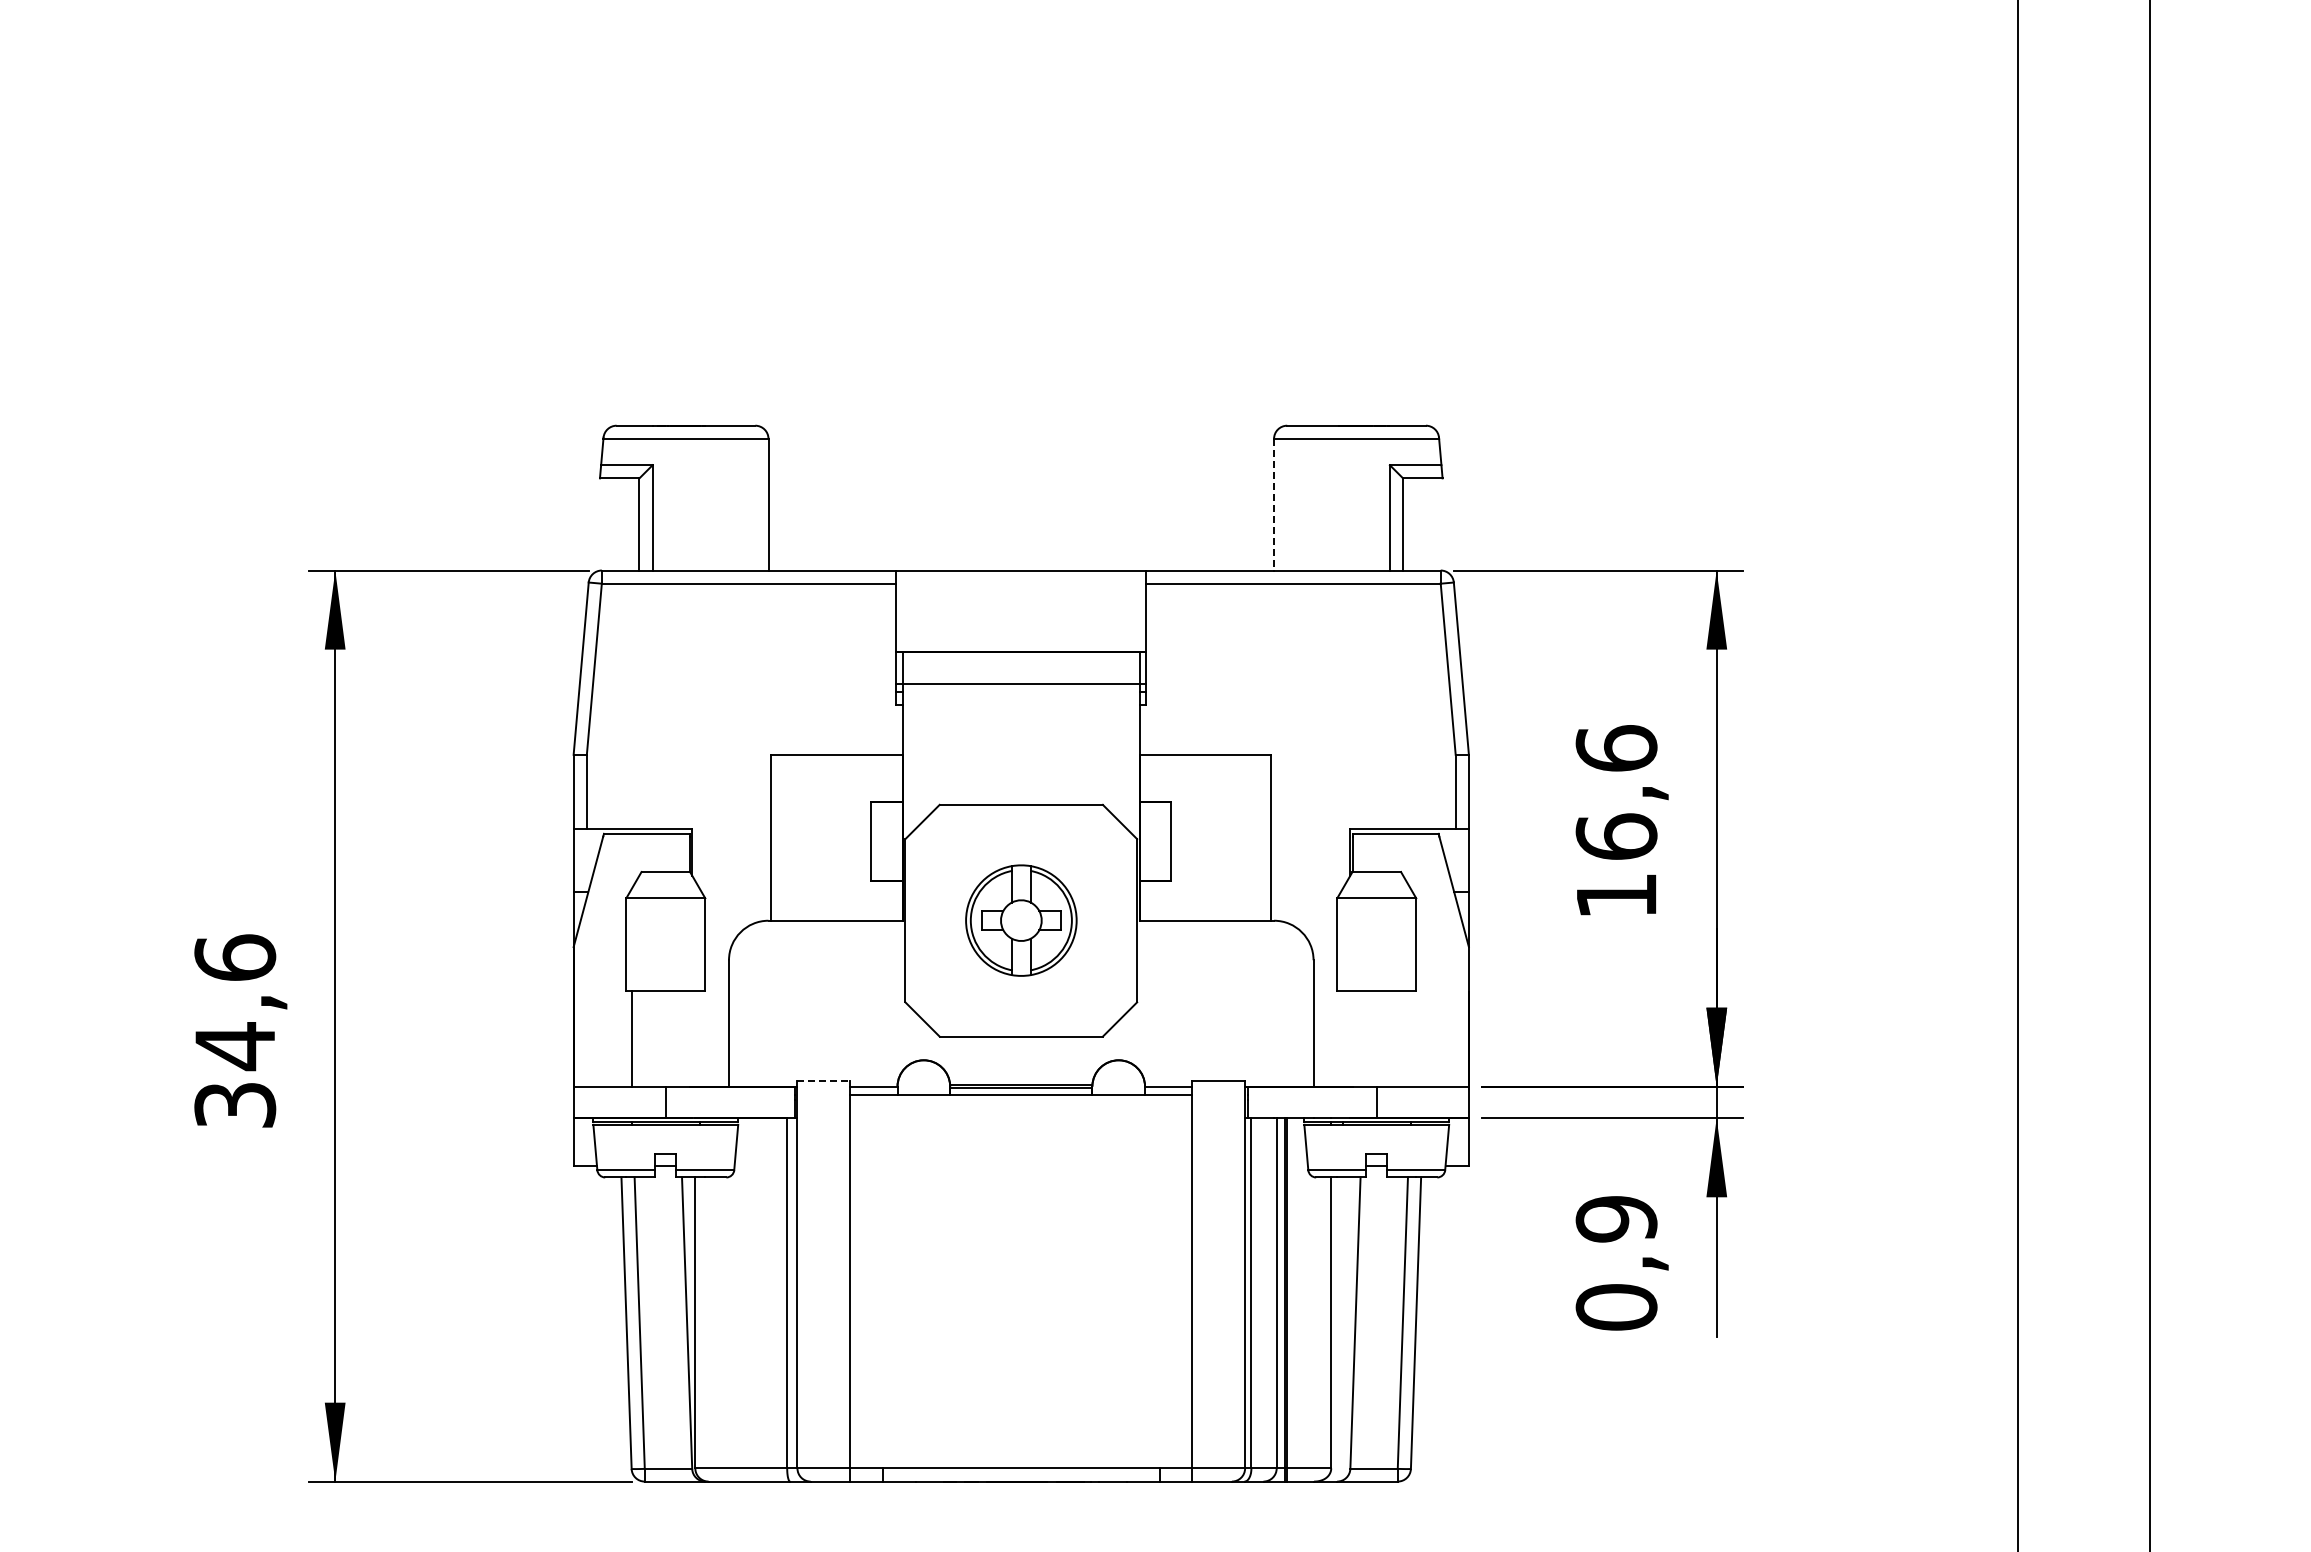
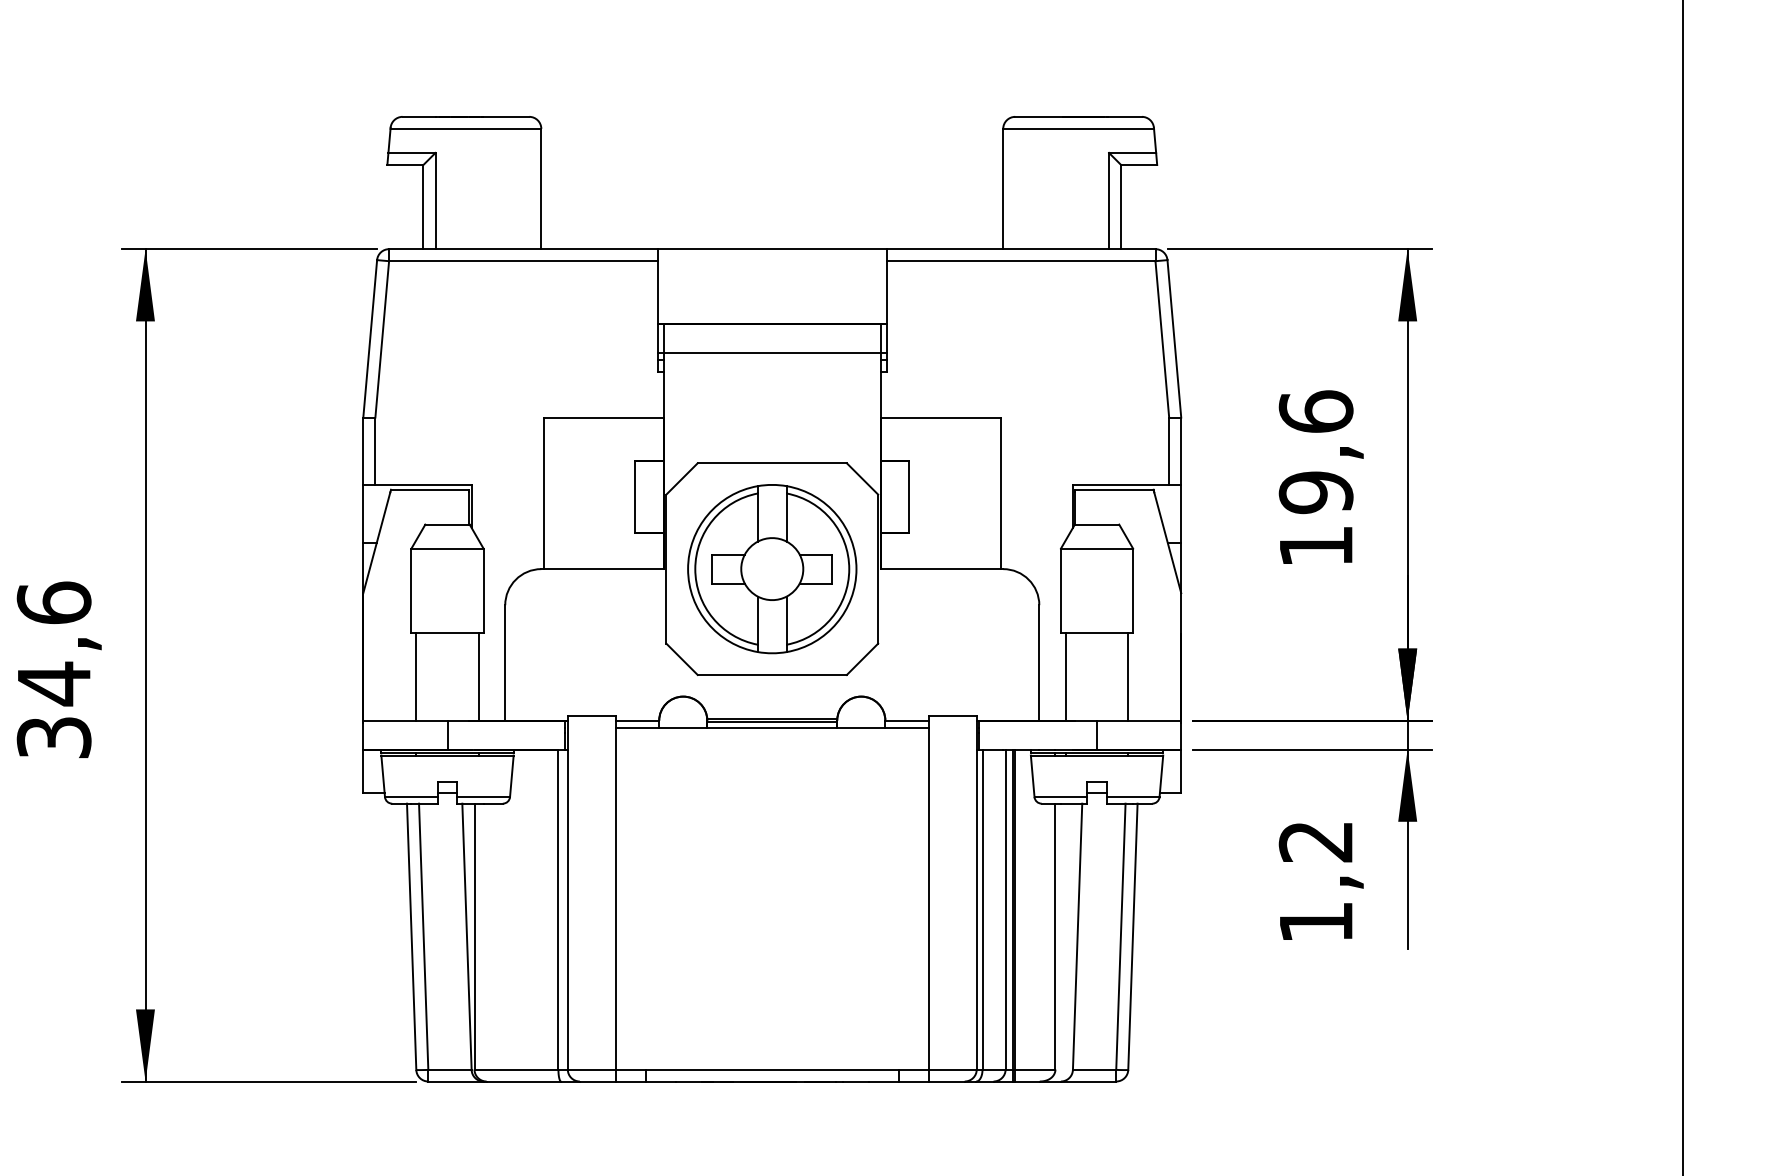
line: (1274, 504) -> (1003, 188), dashed -> solid
text: (1616, 836) -> (1316, 492), 16,6 -> 19,6
part: (1021, 920) -> (772, 568), size x1.67
line: (700, 1038) -> (479, 676), added
line: (1342, 1038) -> (1065, 676), added
line: (1410, 1038) -> (1127, 676), added
line: (824, 1081) -> (592, 715), dashed -> solid
text: (1616, 1263) -> (1316, 882), 0,9 -> 1,2

